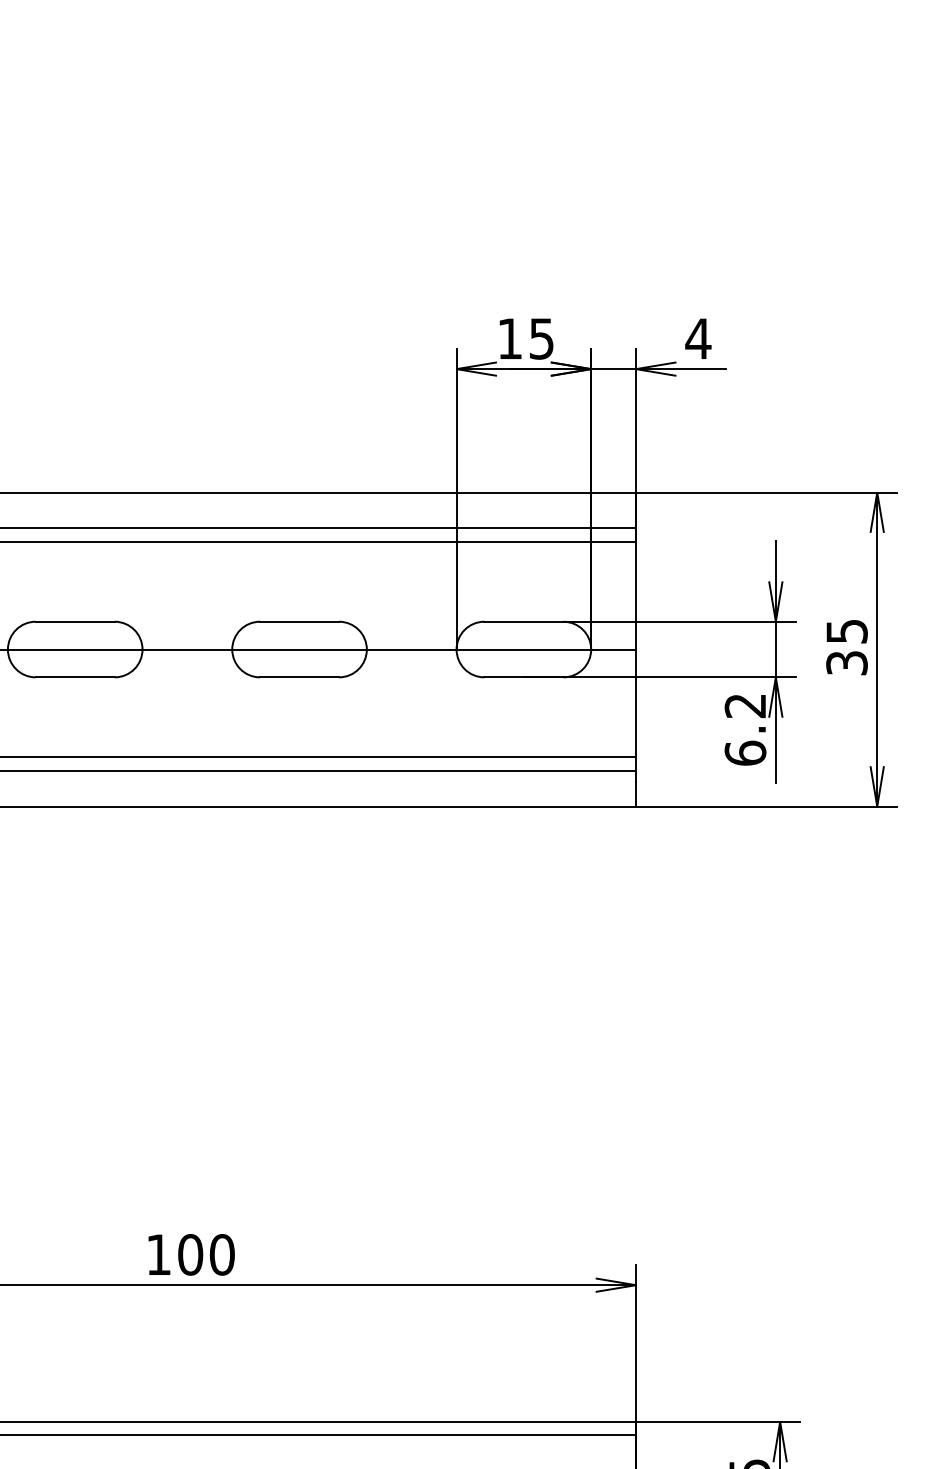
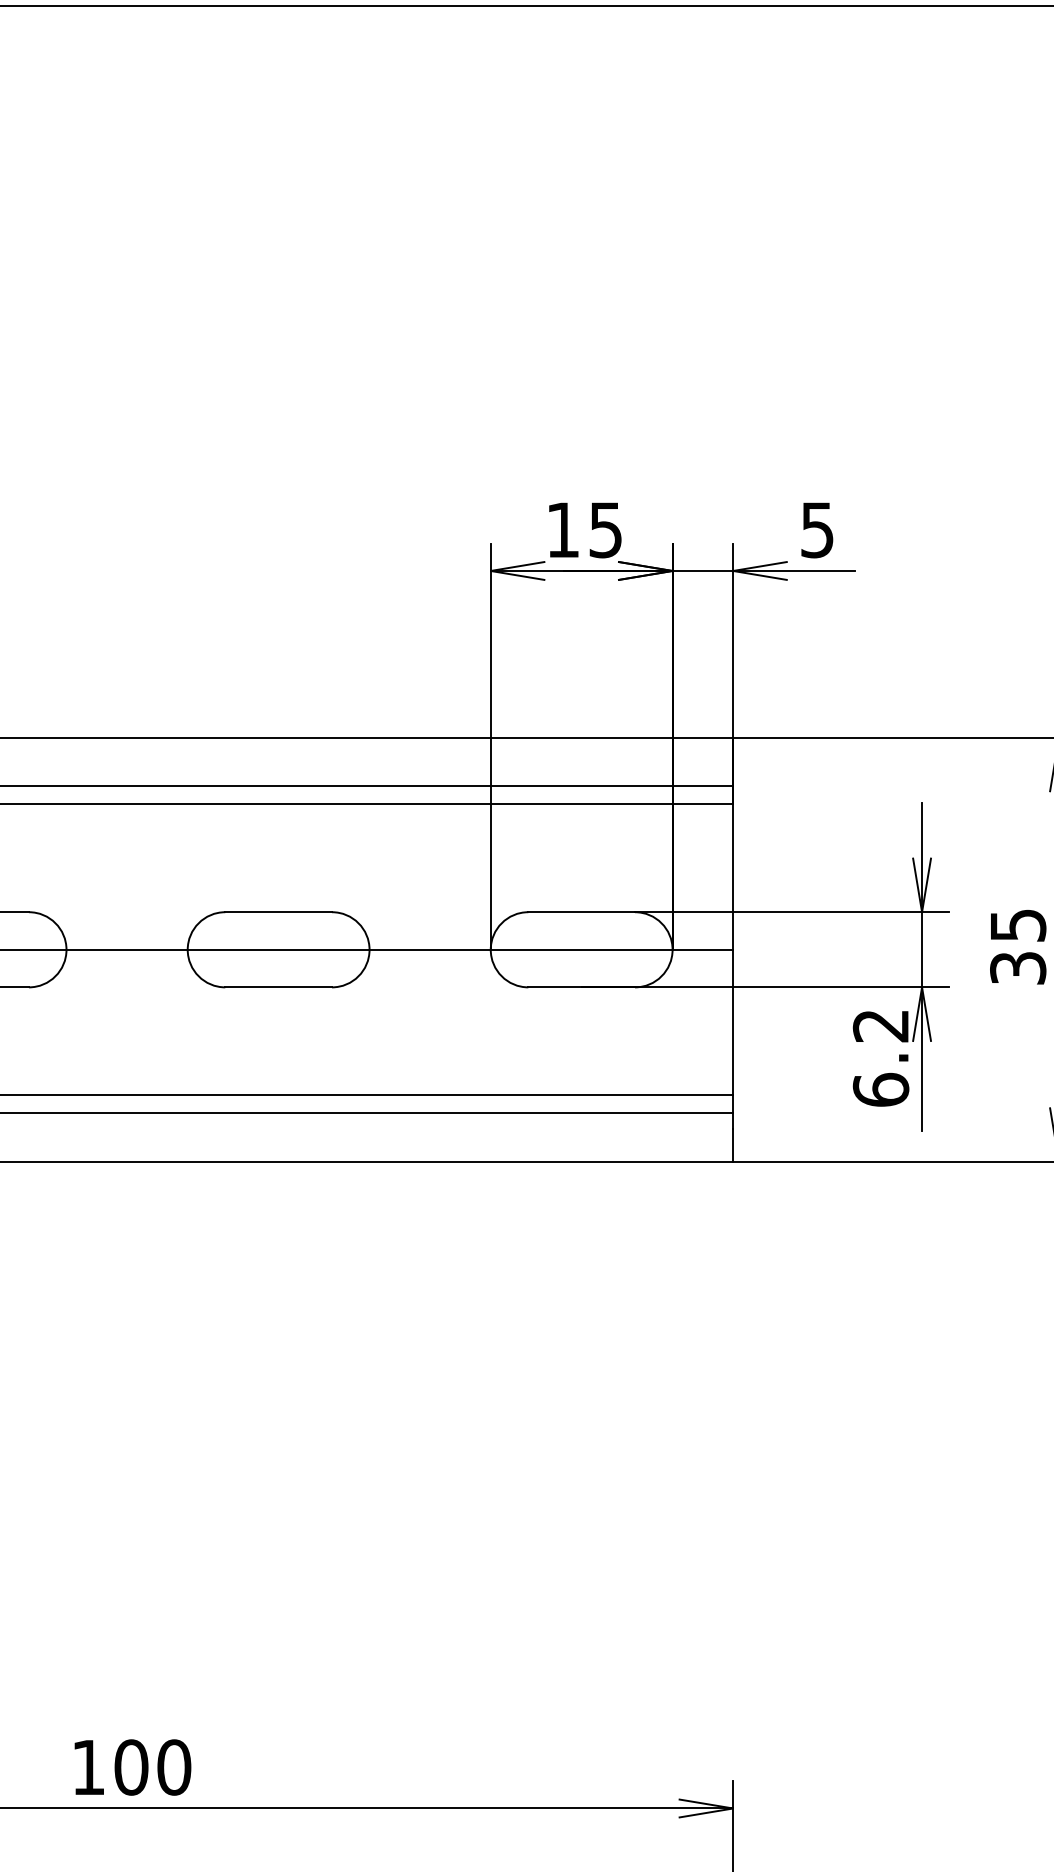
text: (698, 338) -> (817, 529), 4 -> 5

